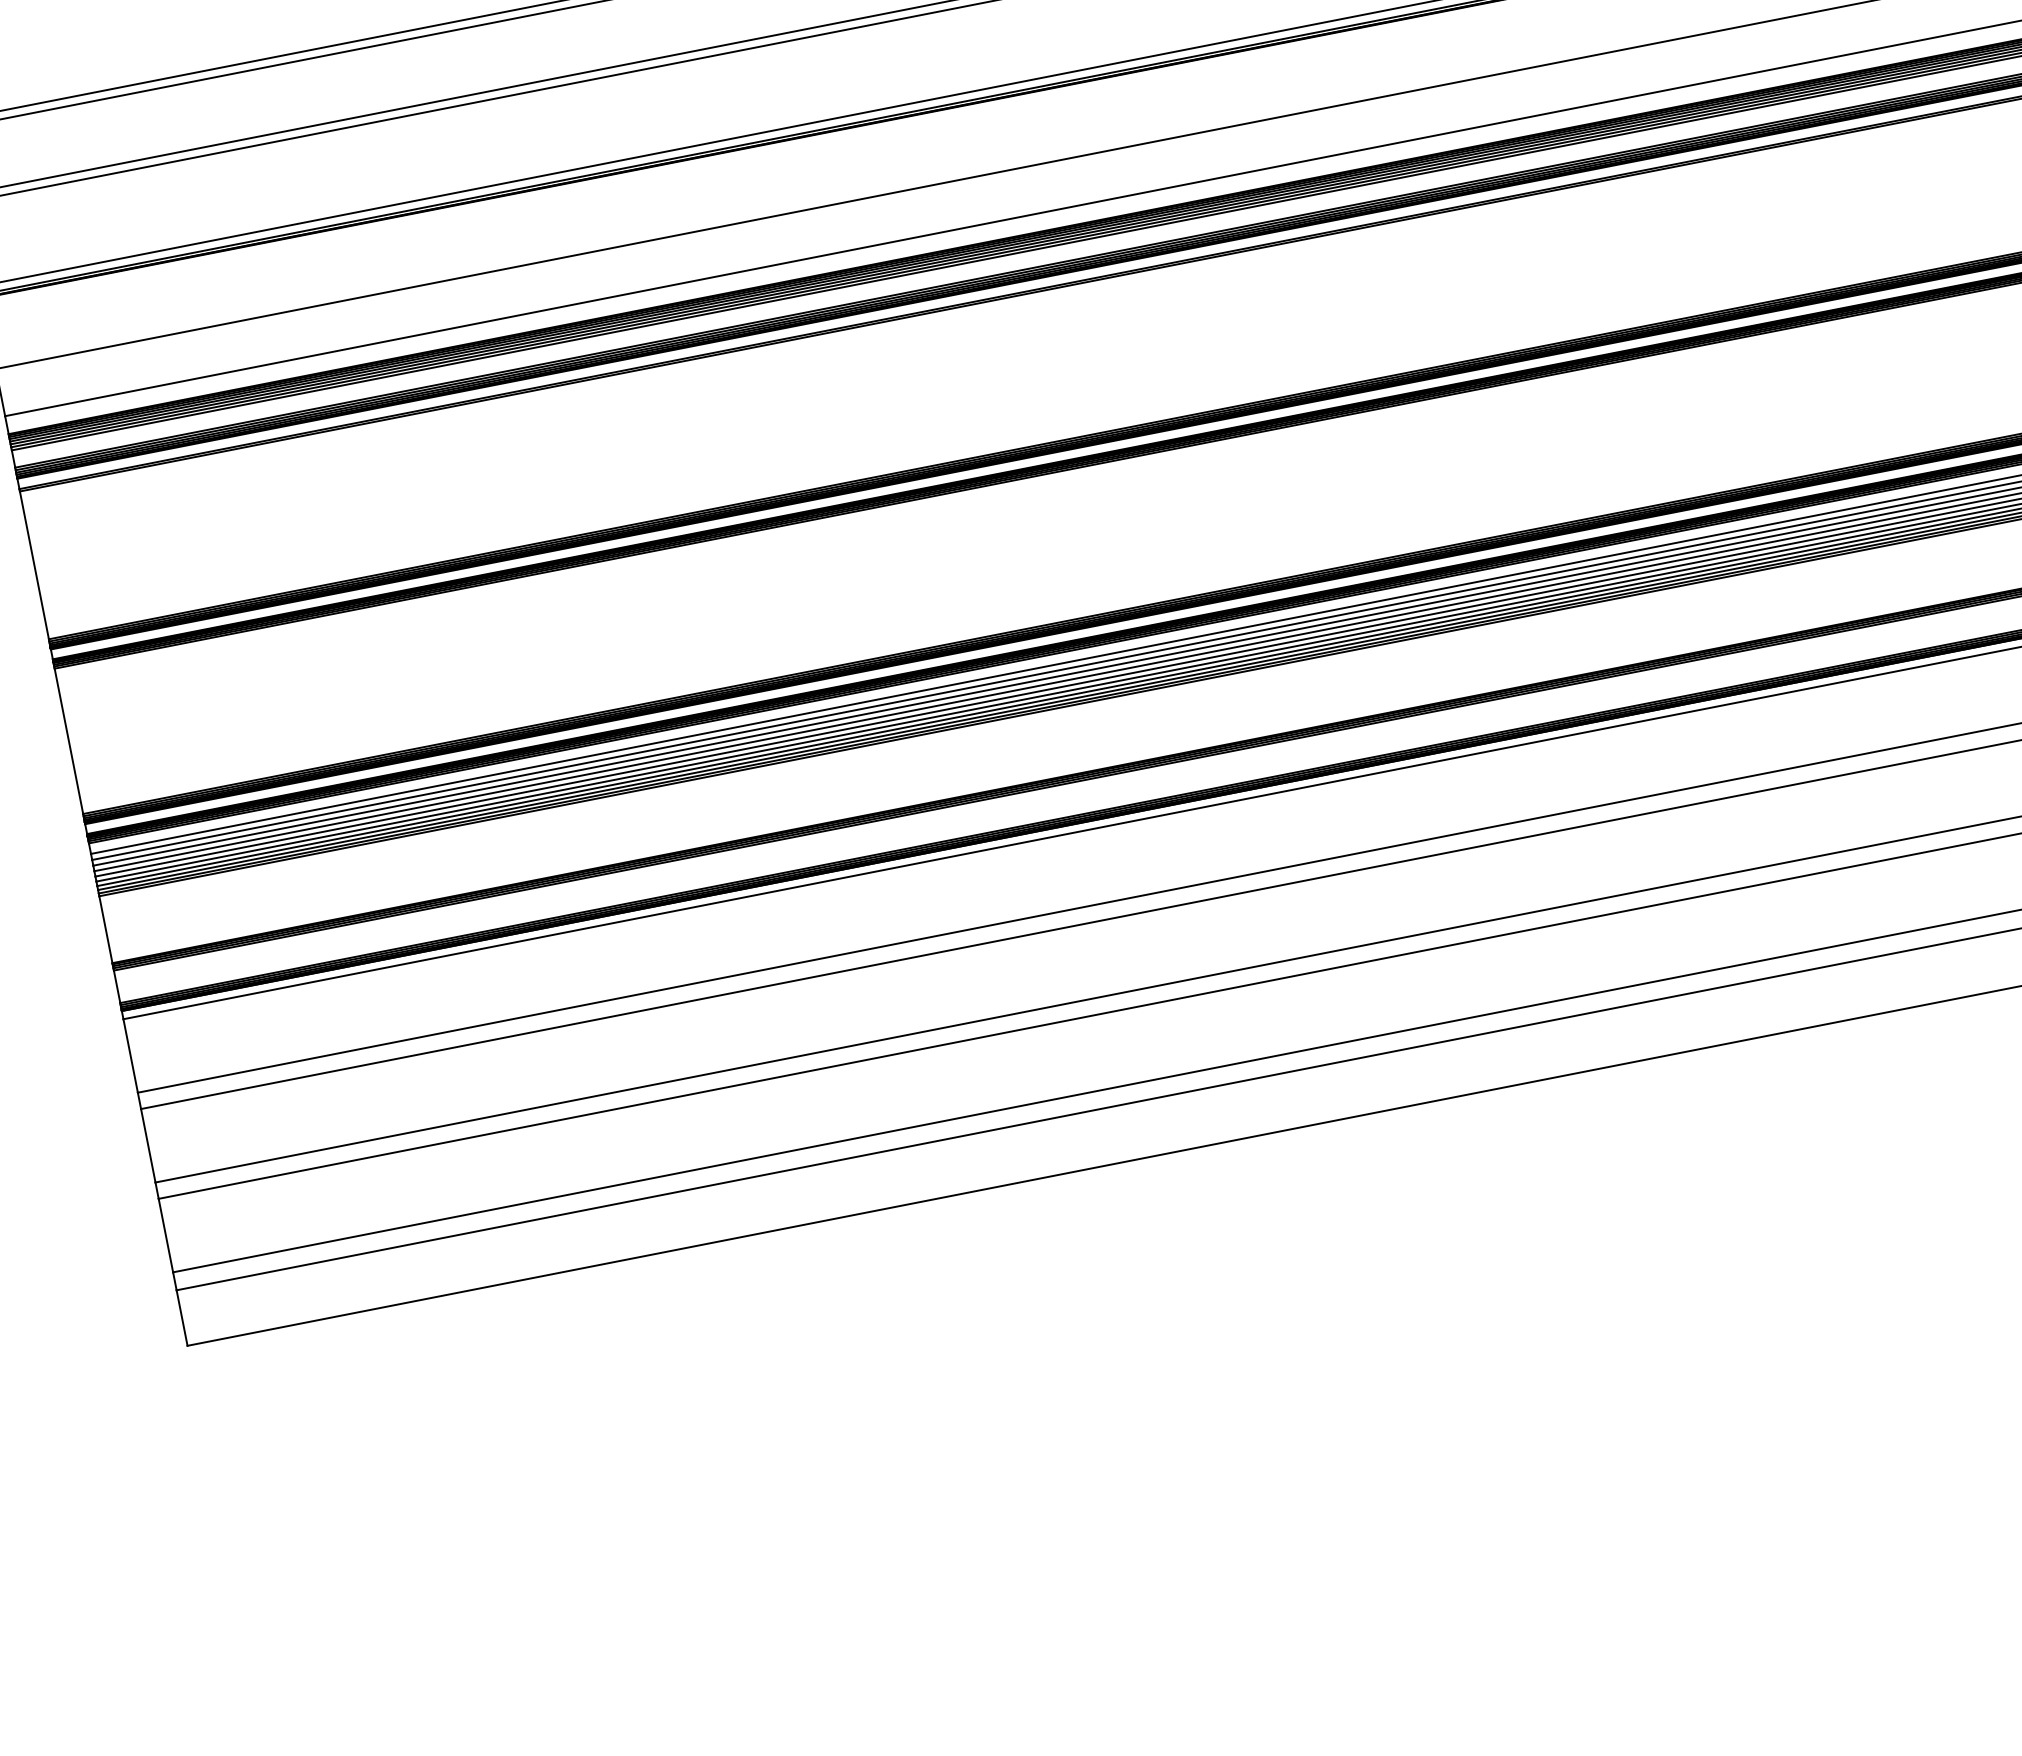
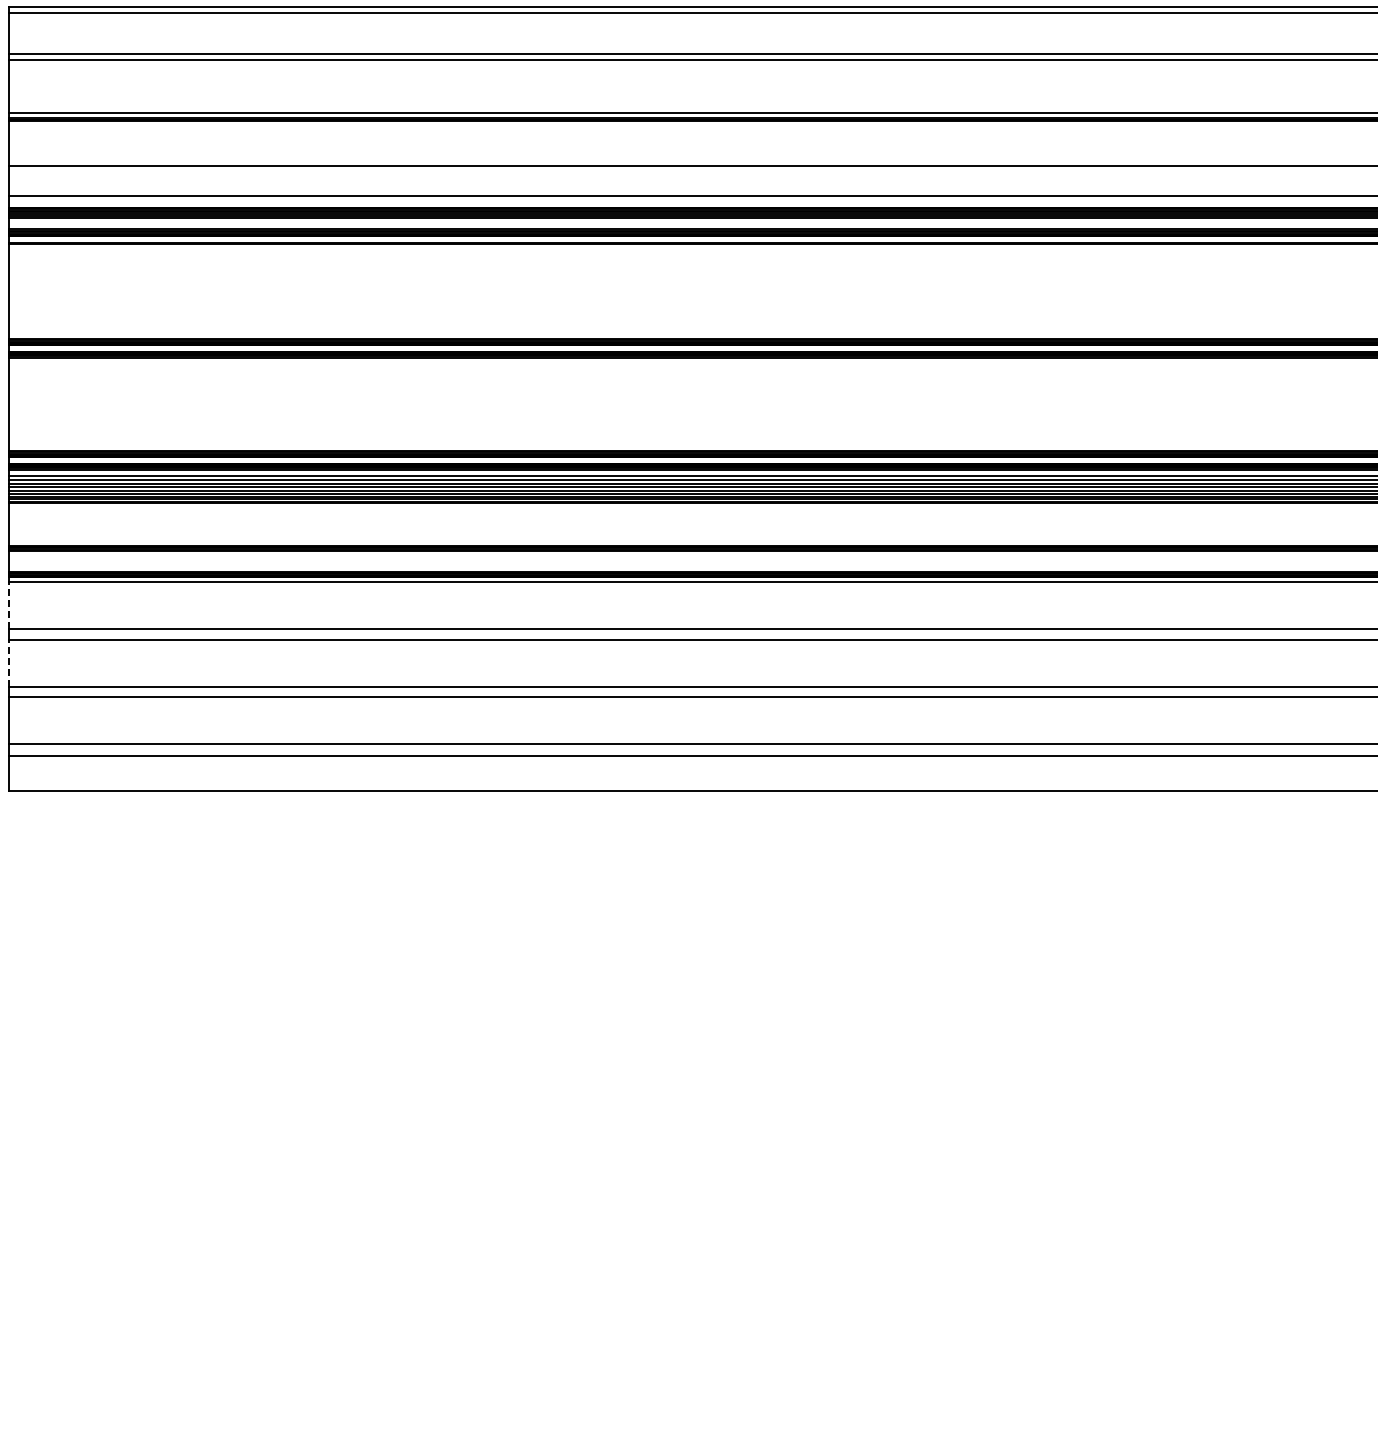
line: (130, 1055) -> (8, 605), solid -> dashed
line: (148, 1146) -> (8, 663), solid -> dashed

